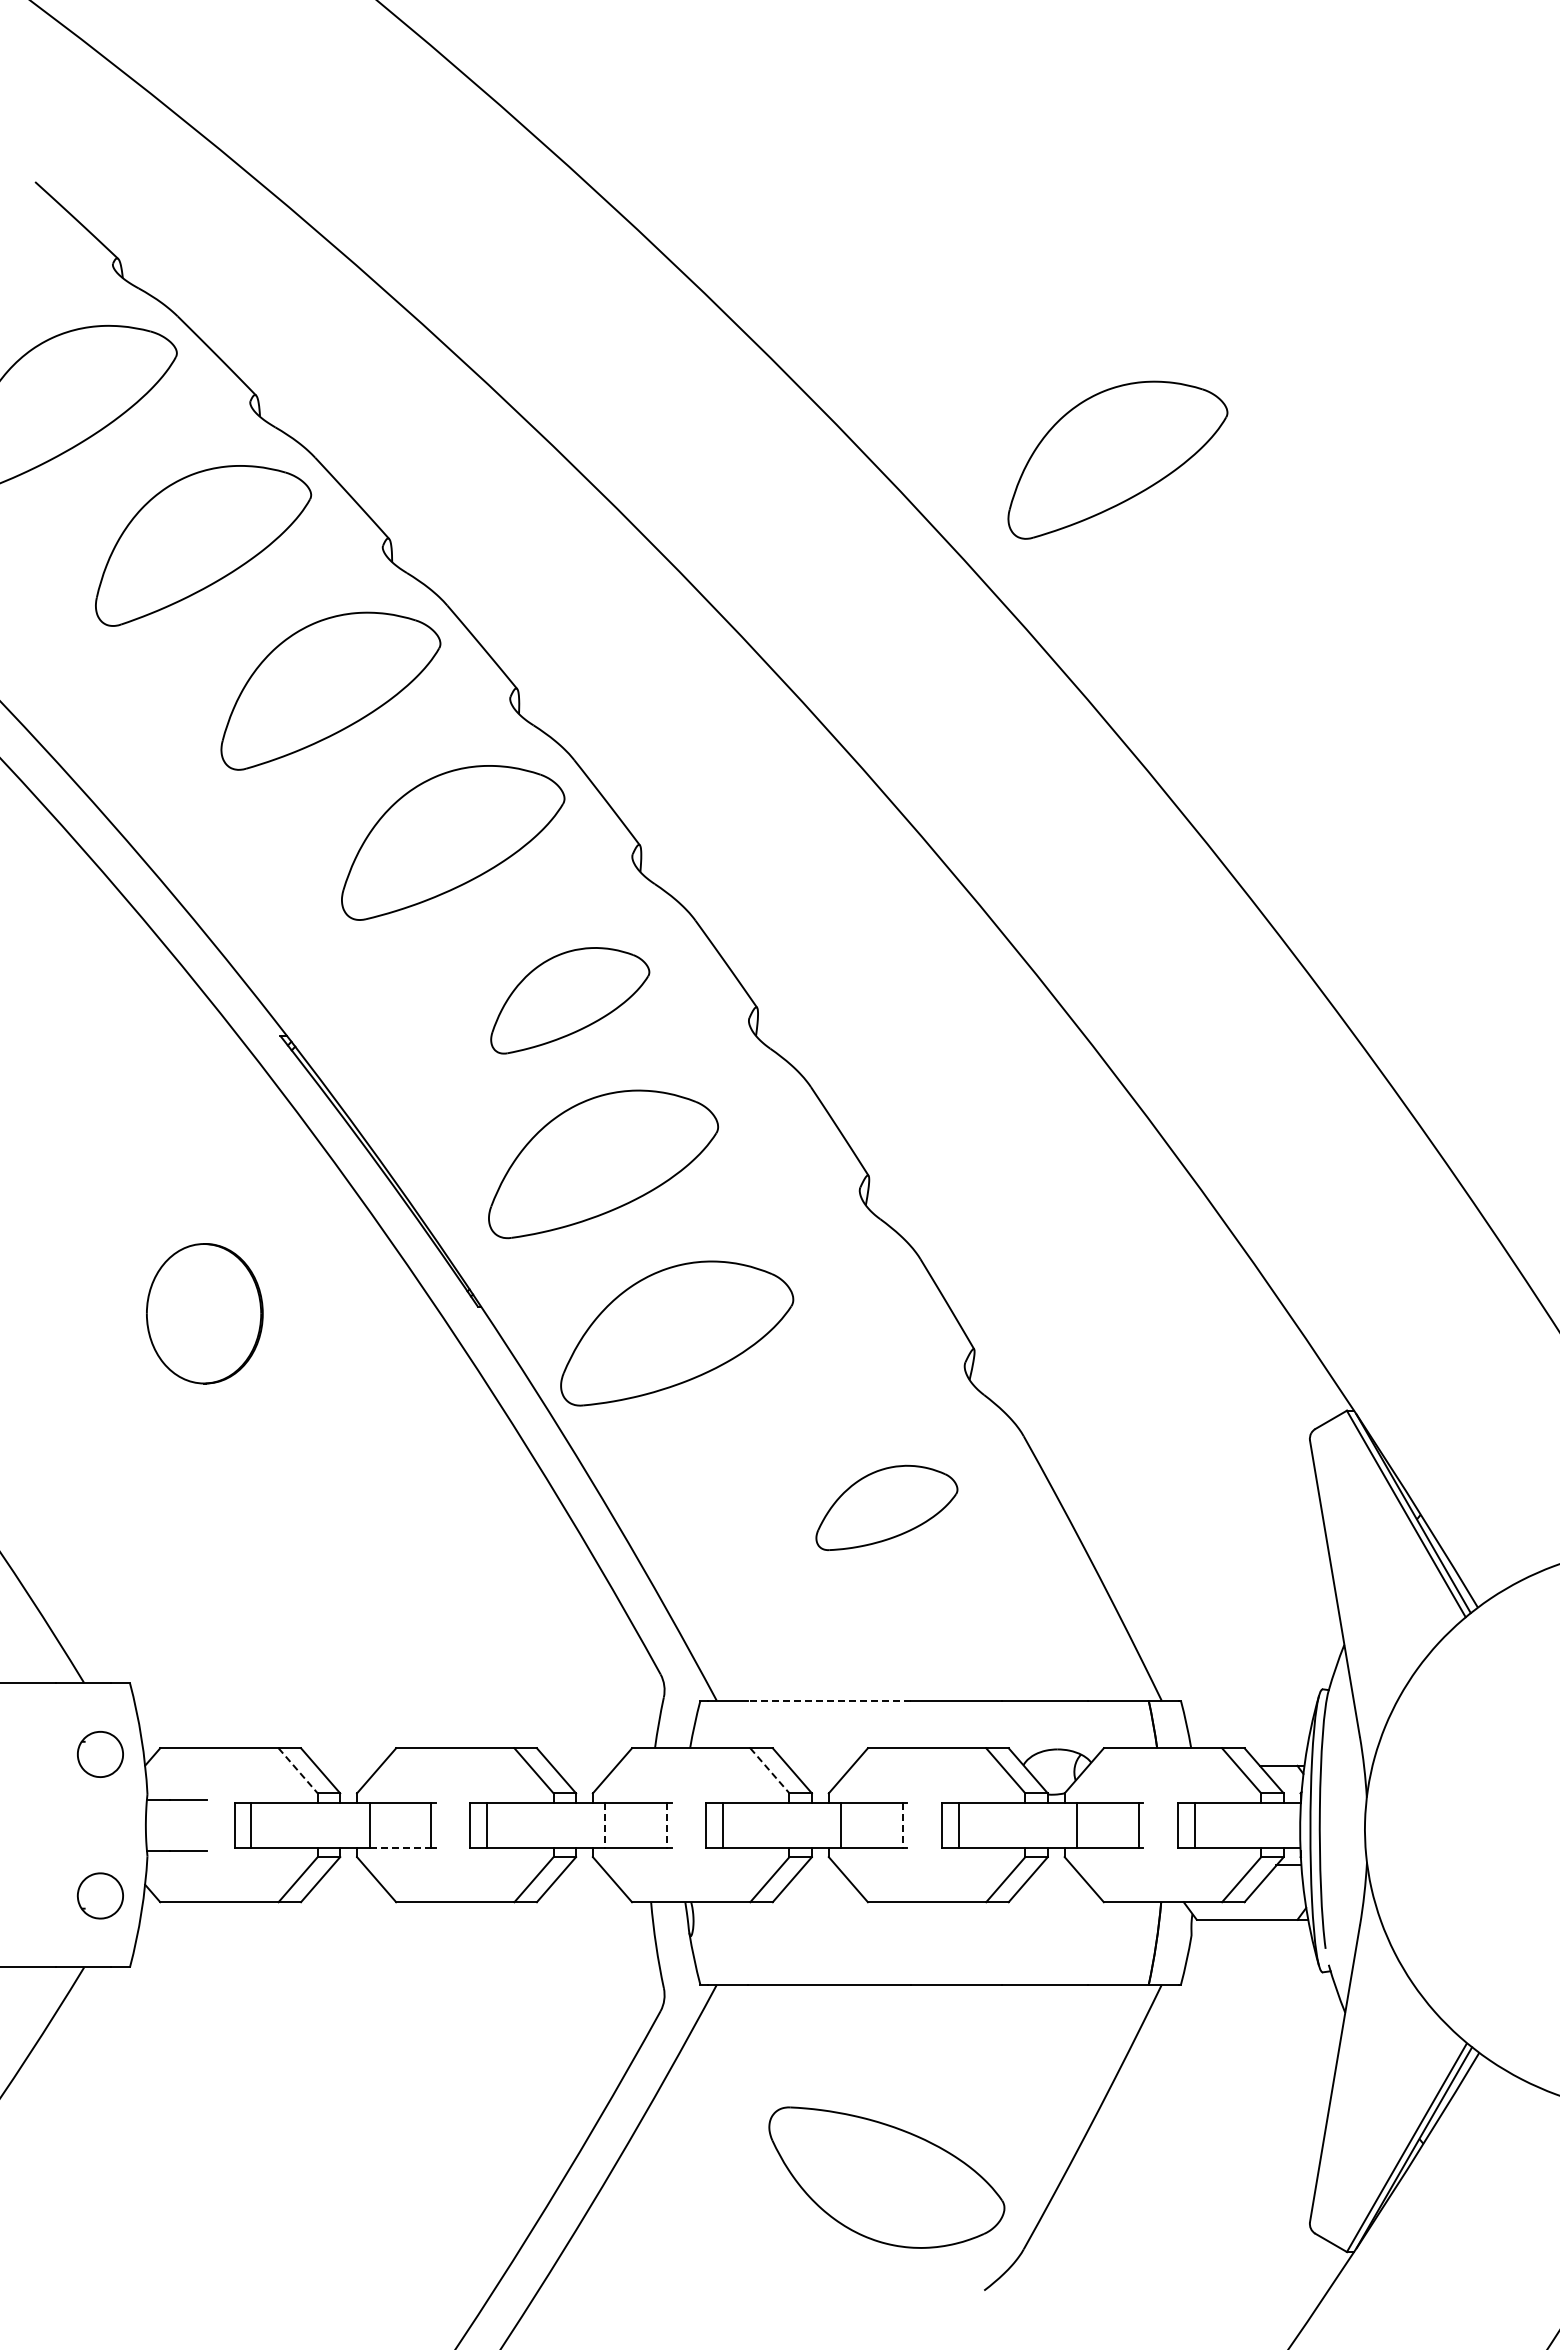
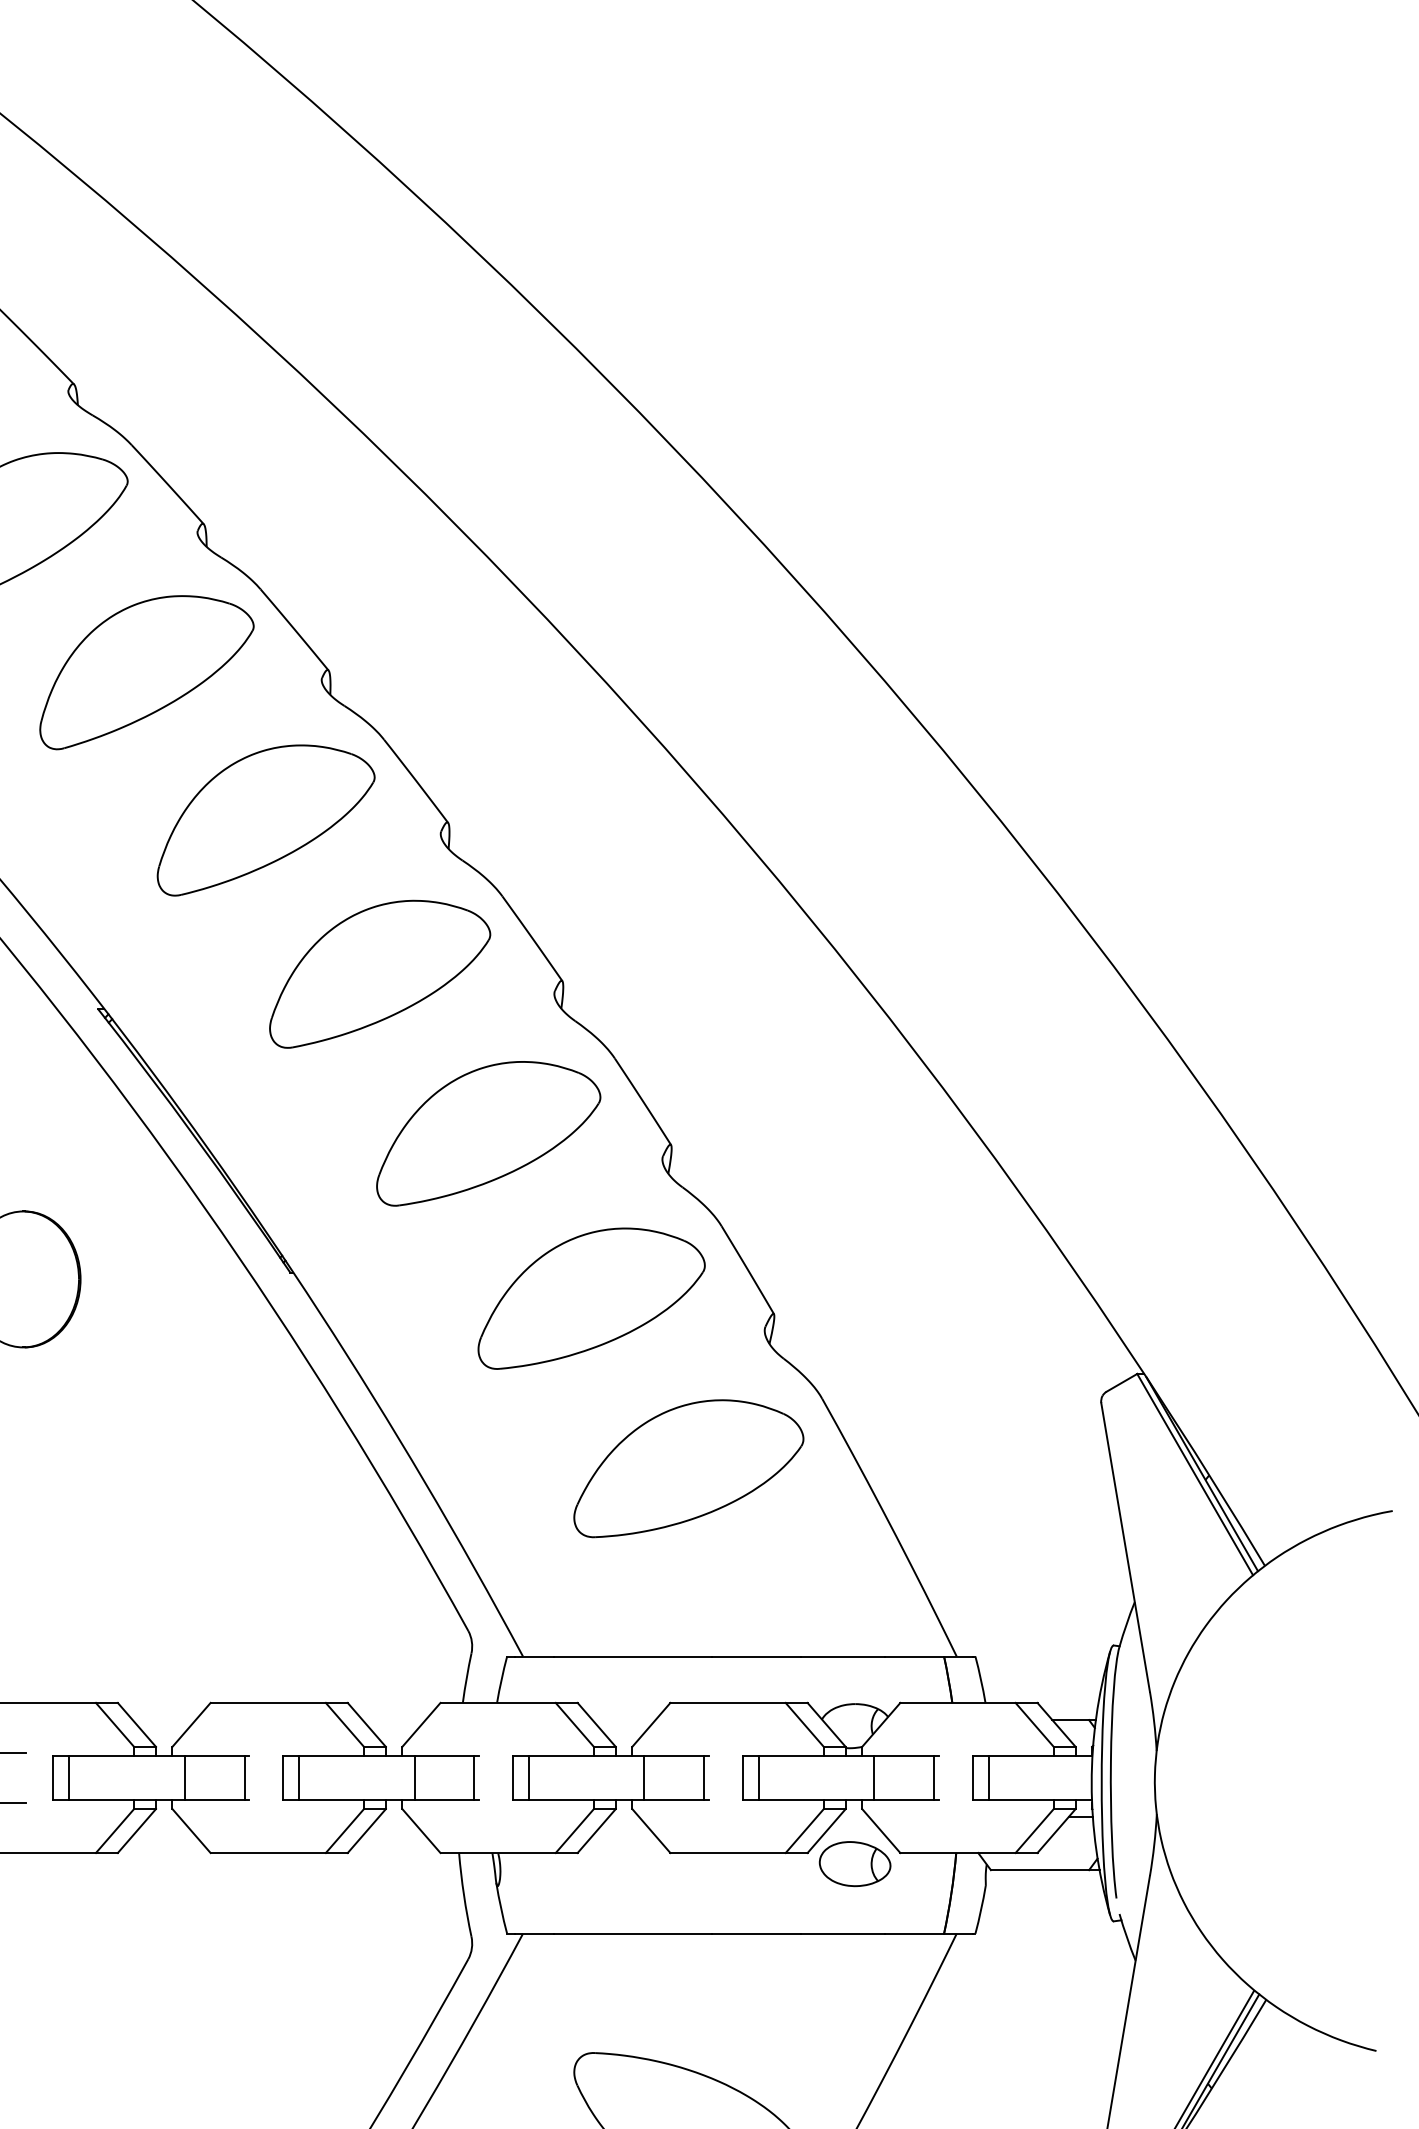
part: (1117, 459) -> (913, 446), removed
part: (570, 1000) -> (380, 974), size x1.43
part: (603, 1164) -> (488, 1133), moved
part: (677, 1333) -> (591, 1298), moved
part: (886, 1507) -> (688, 1468), size x1.67
line: (828, 1700) -> (631, 1656), dashed -> solid
line: (298, 1770) -> (115, 1724), dashed -> solid
line: (769, 1770) -> (574, 1724), dashed -> solid
line: (605, 1825) -> (414, 1778), dashed -> solid
line: (666, 1825) -> (474, 1778), dashed -> solid
line: (902, 1825) -> (704, 1778), dashed -> solid
line: (400, 1847) -> (214, 1799), dashed -> solid
part: (1057, 1913) -> (855, 1864), added

